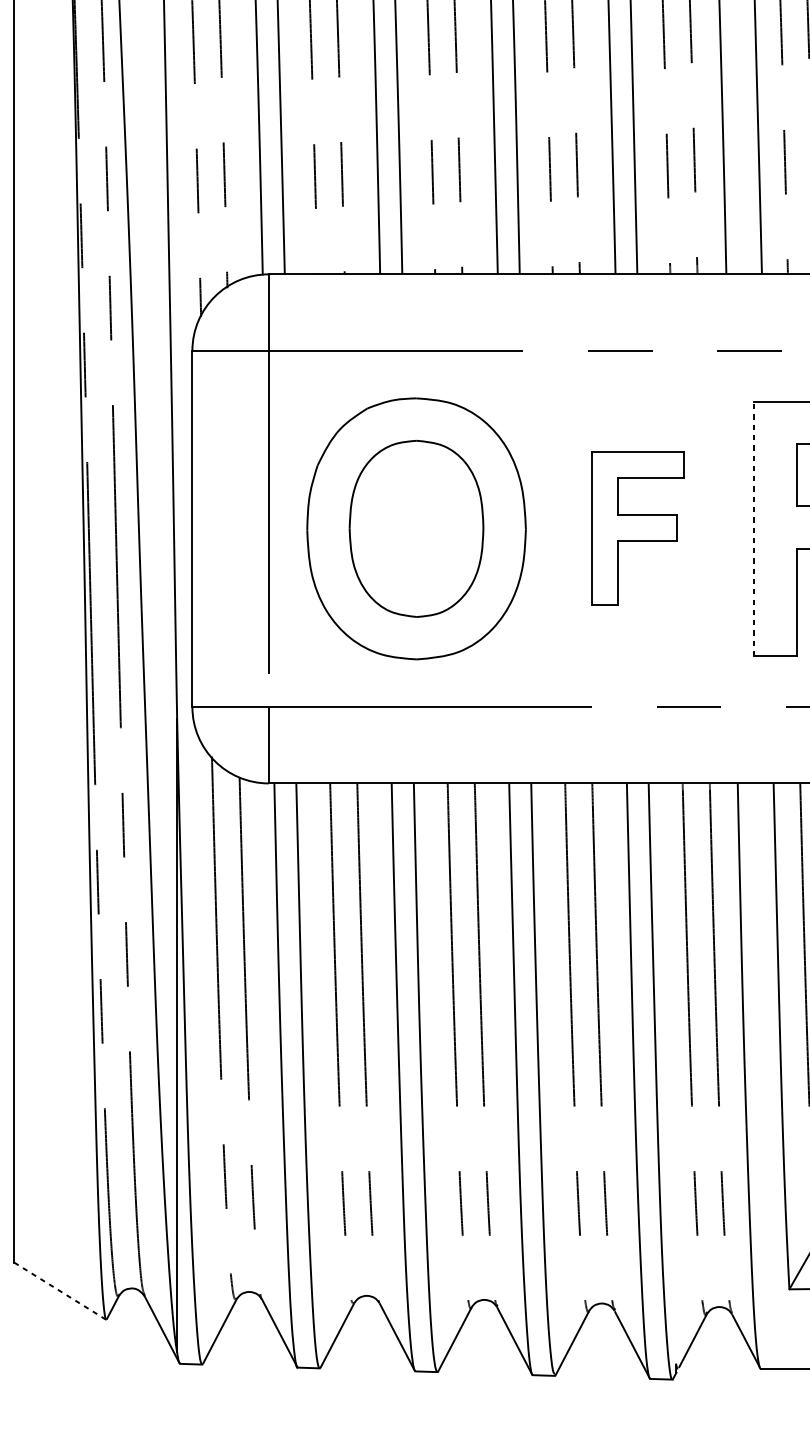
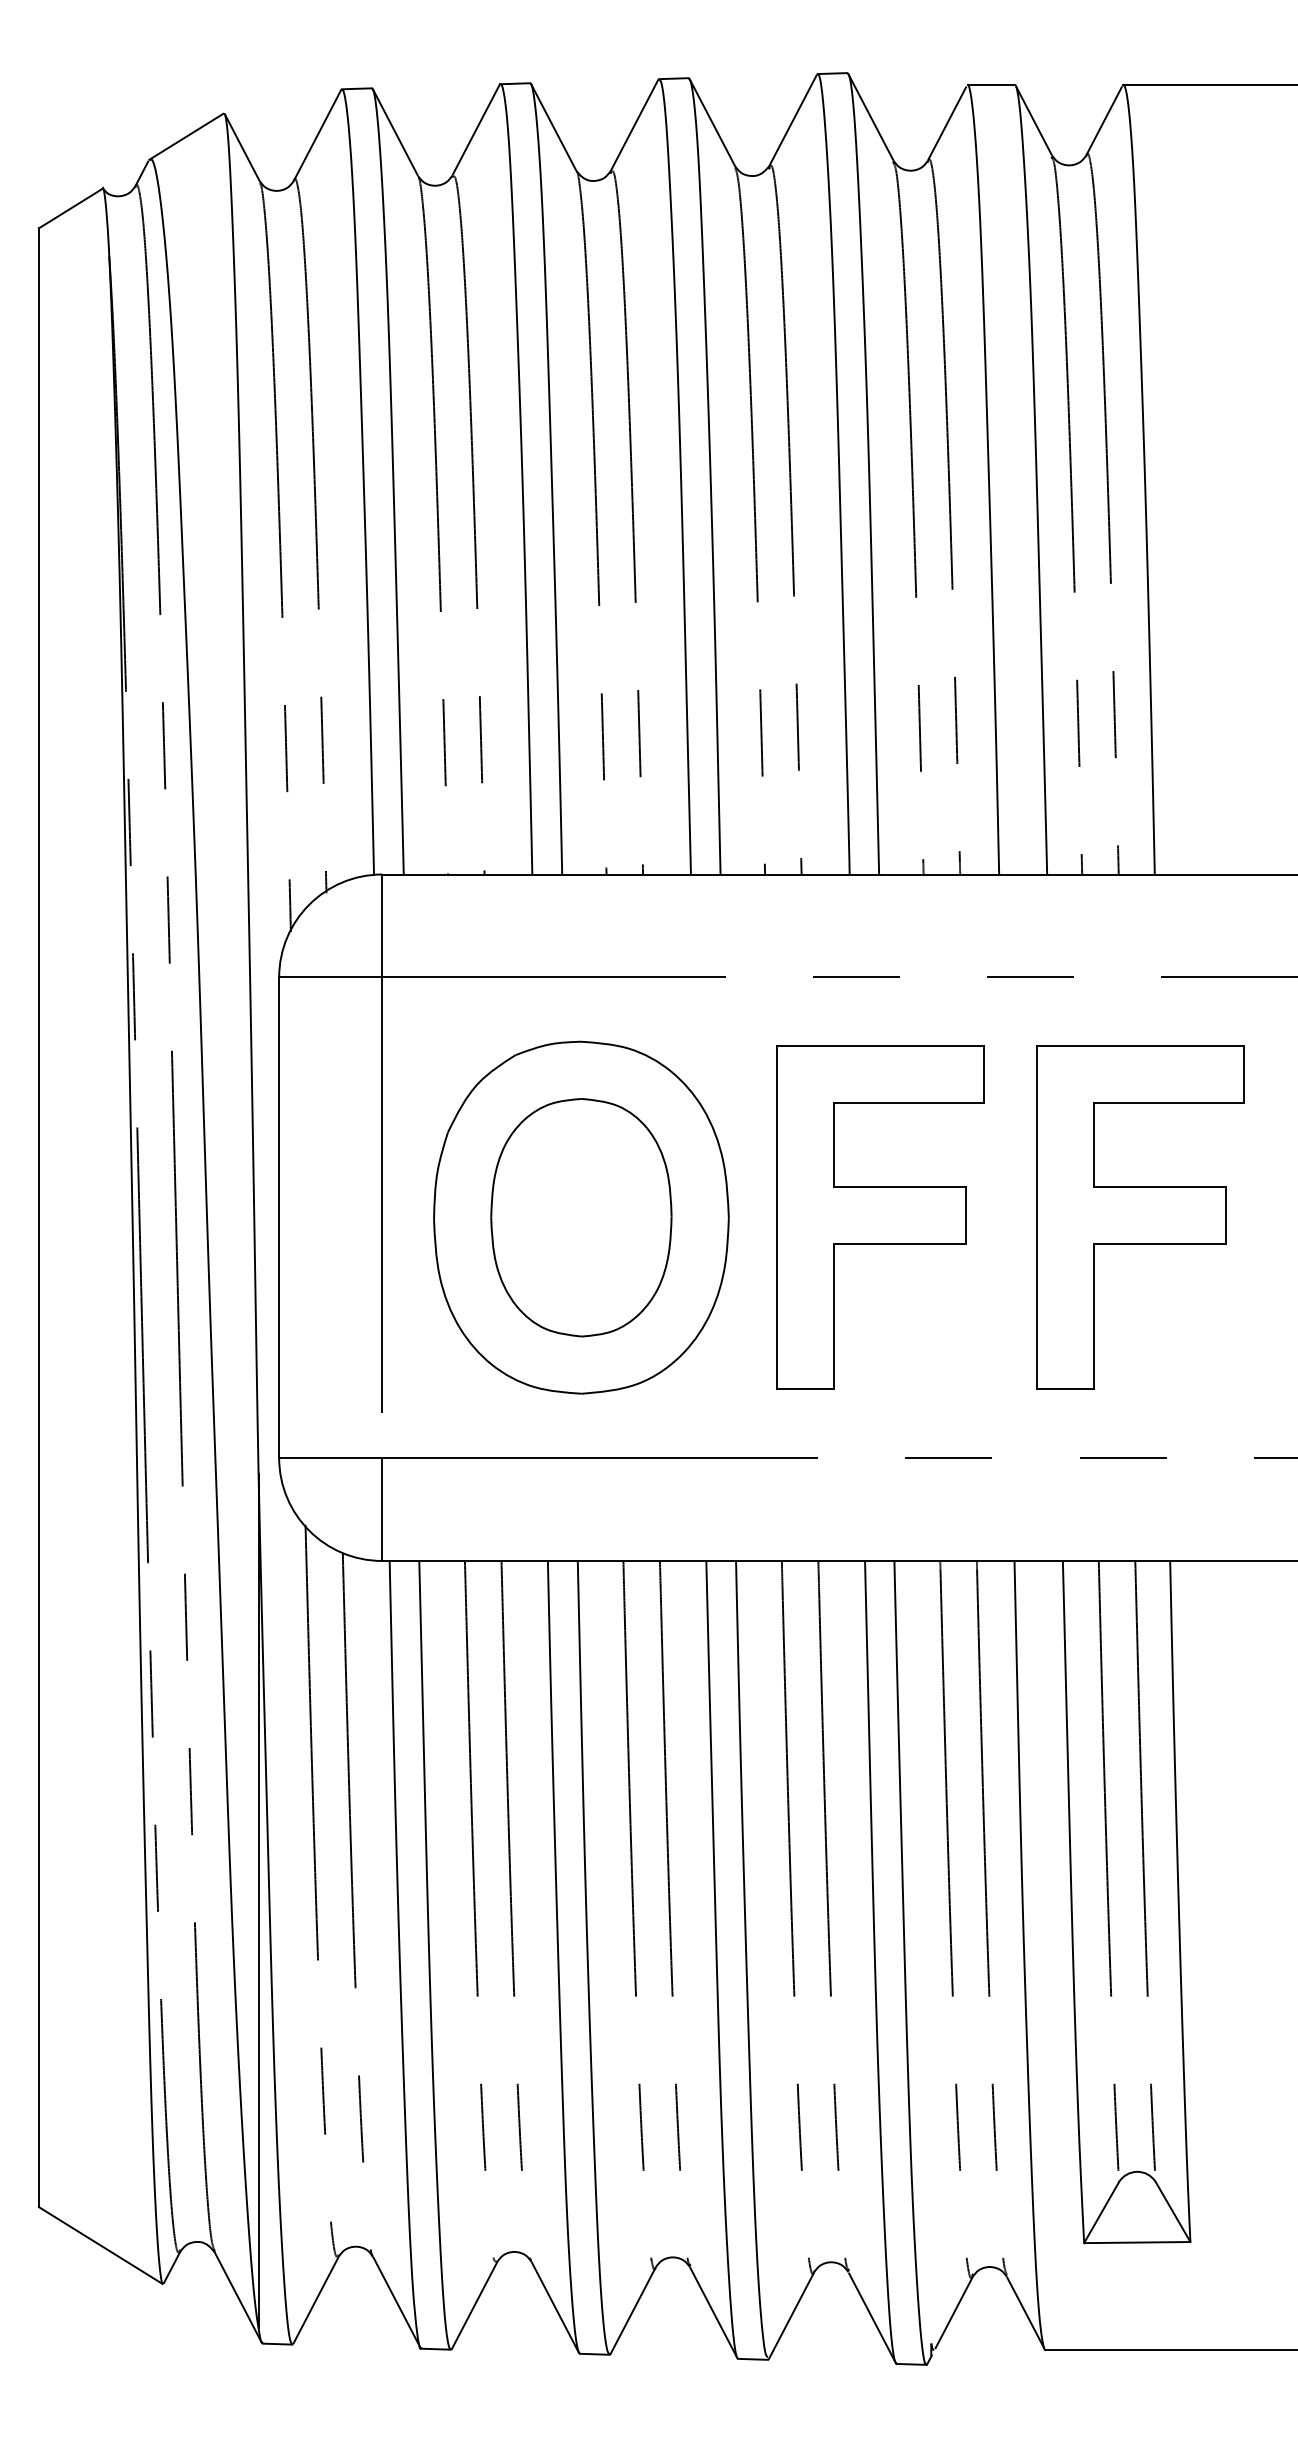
part: (638, 528) -> (880, 1217), size x1.67
line: (754, 528) -> (1036, 1217), dashed -> solid
line: (59, 1291) -> (100, 2245), dashed -> solid

